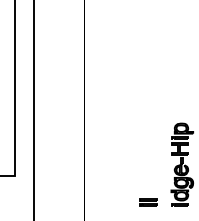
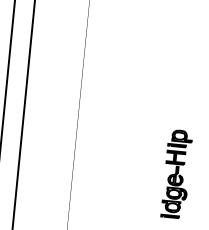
part: (148, 202) -> (137, 210), removed

